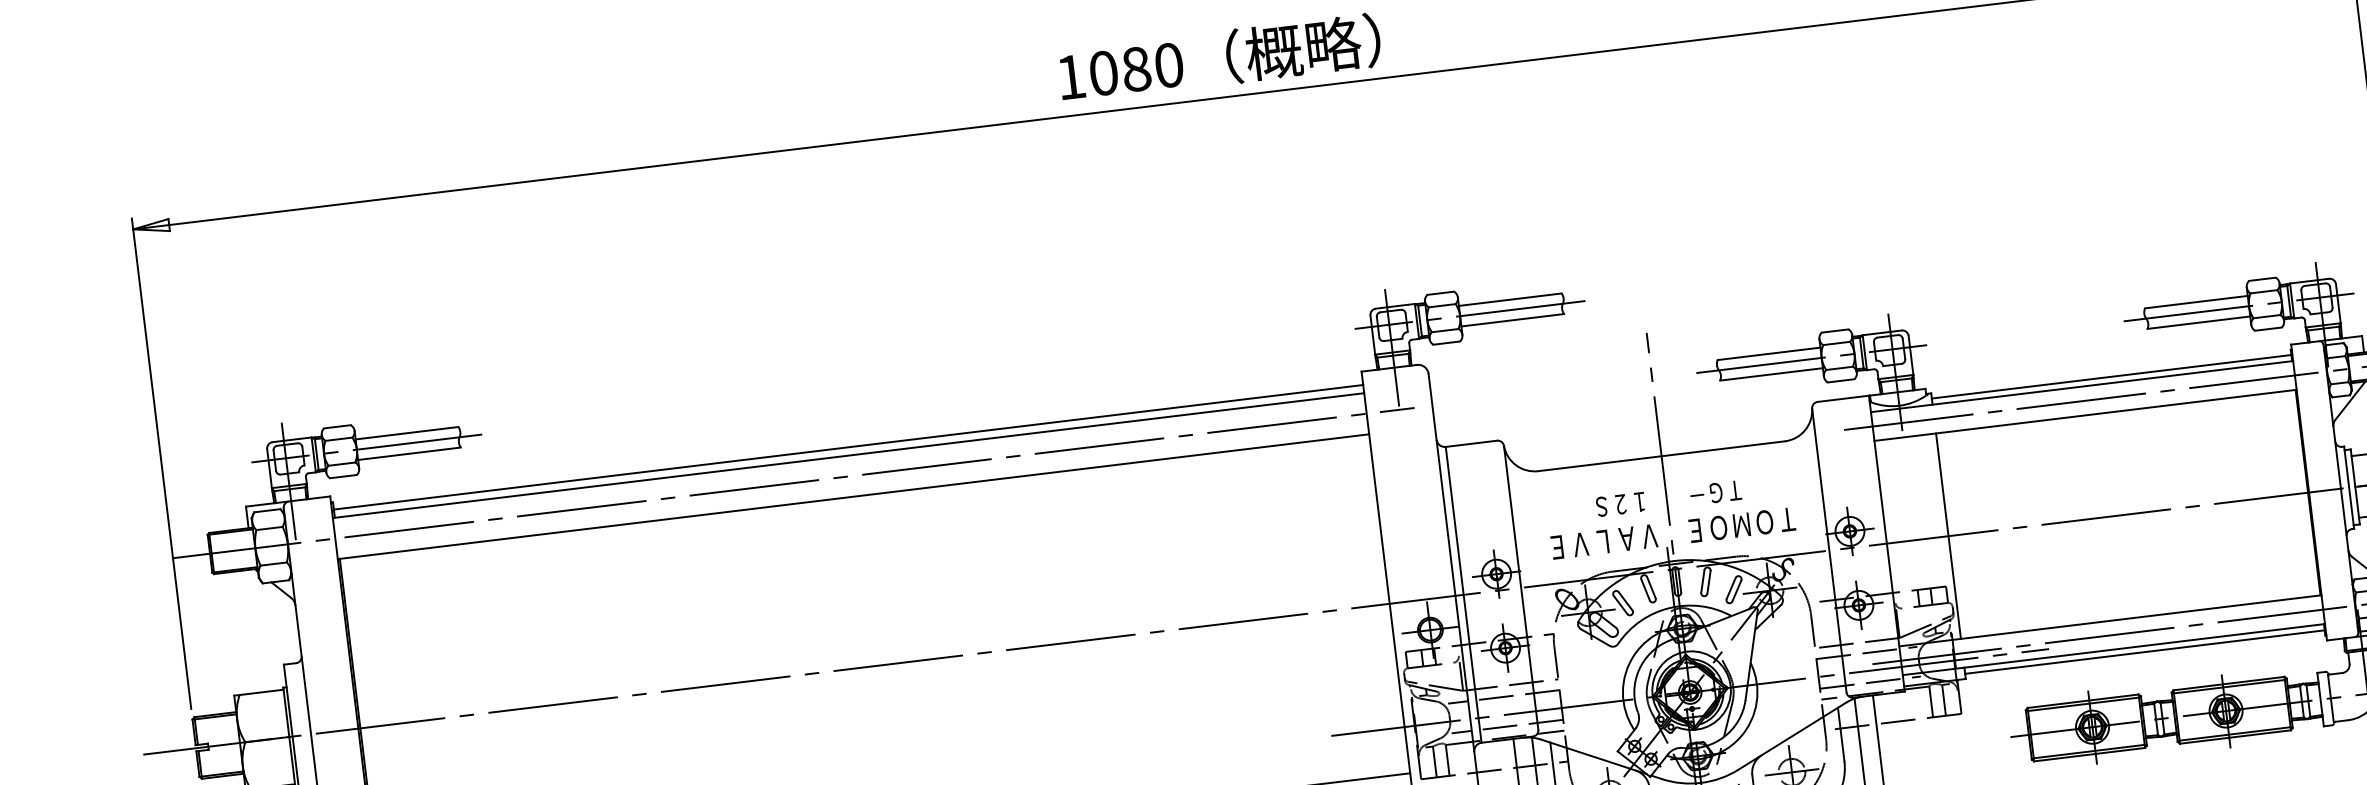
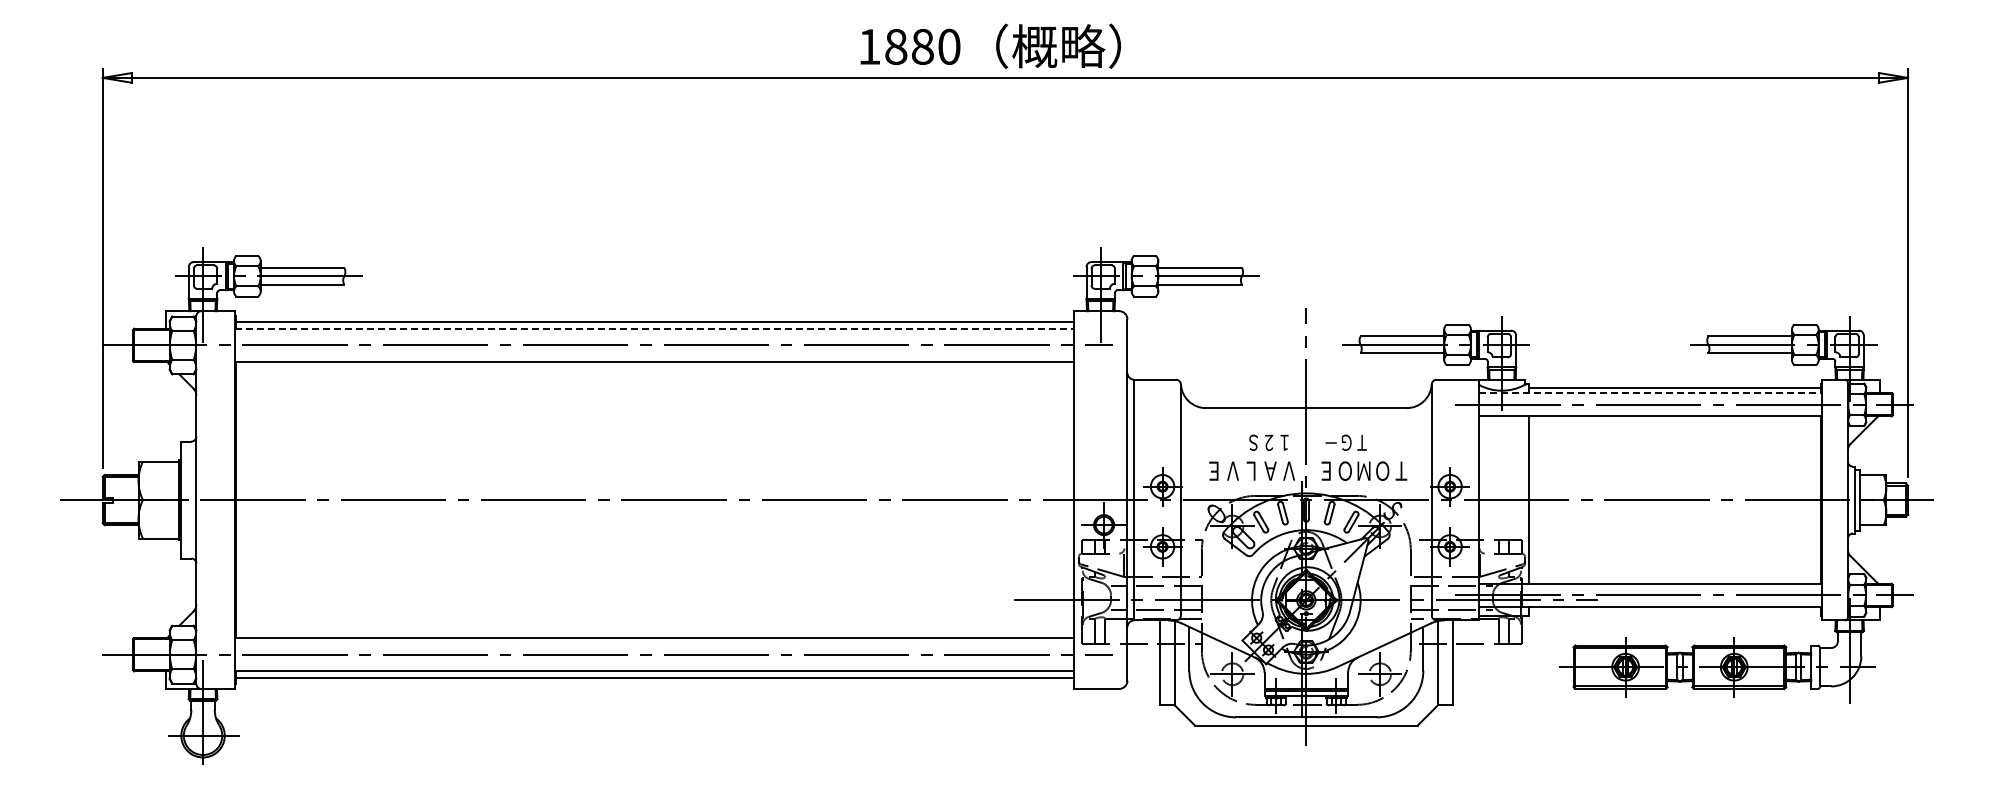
text: (1104, 72) -> (896, 46), 1080 -> 1880
line: (2082, 387) -> (1650, 393), solid -> dashed
line: (848, 455) -> (654, 328), solid -> dashed
line: (2144, 652) -> (1674, 612), removed

